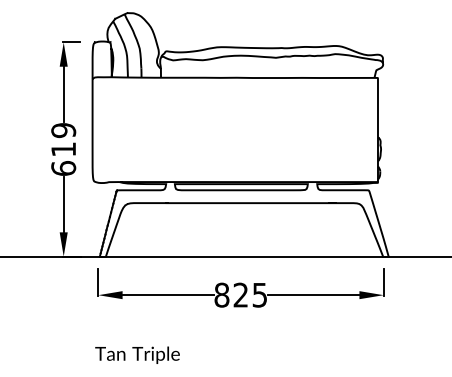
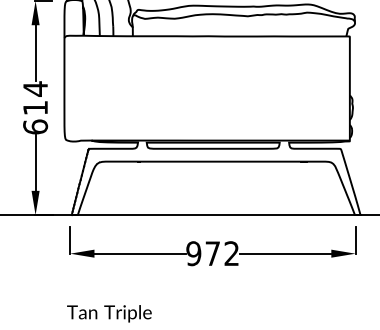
text: (63, 130) -> (35, 89), 619 -> 614
text: (240, 294) -> (212, 253), 825 -> 972

